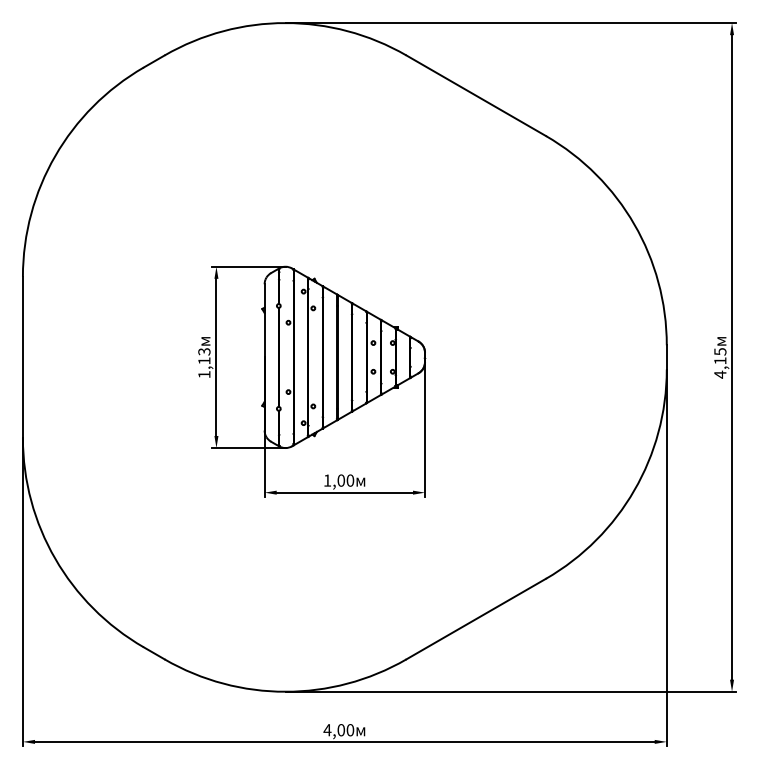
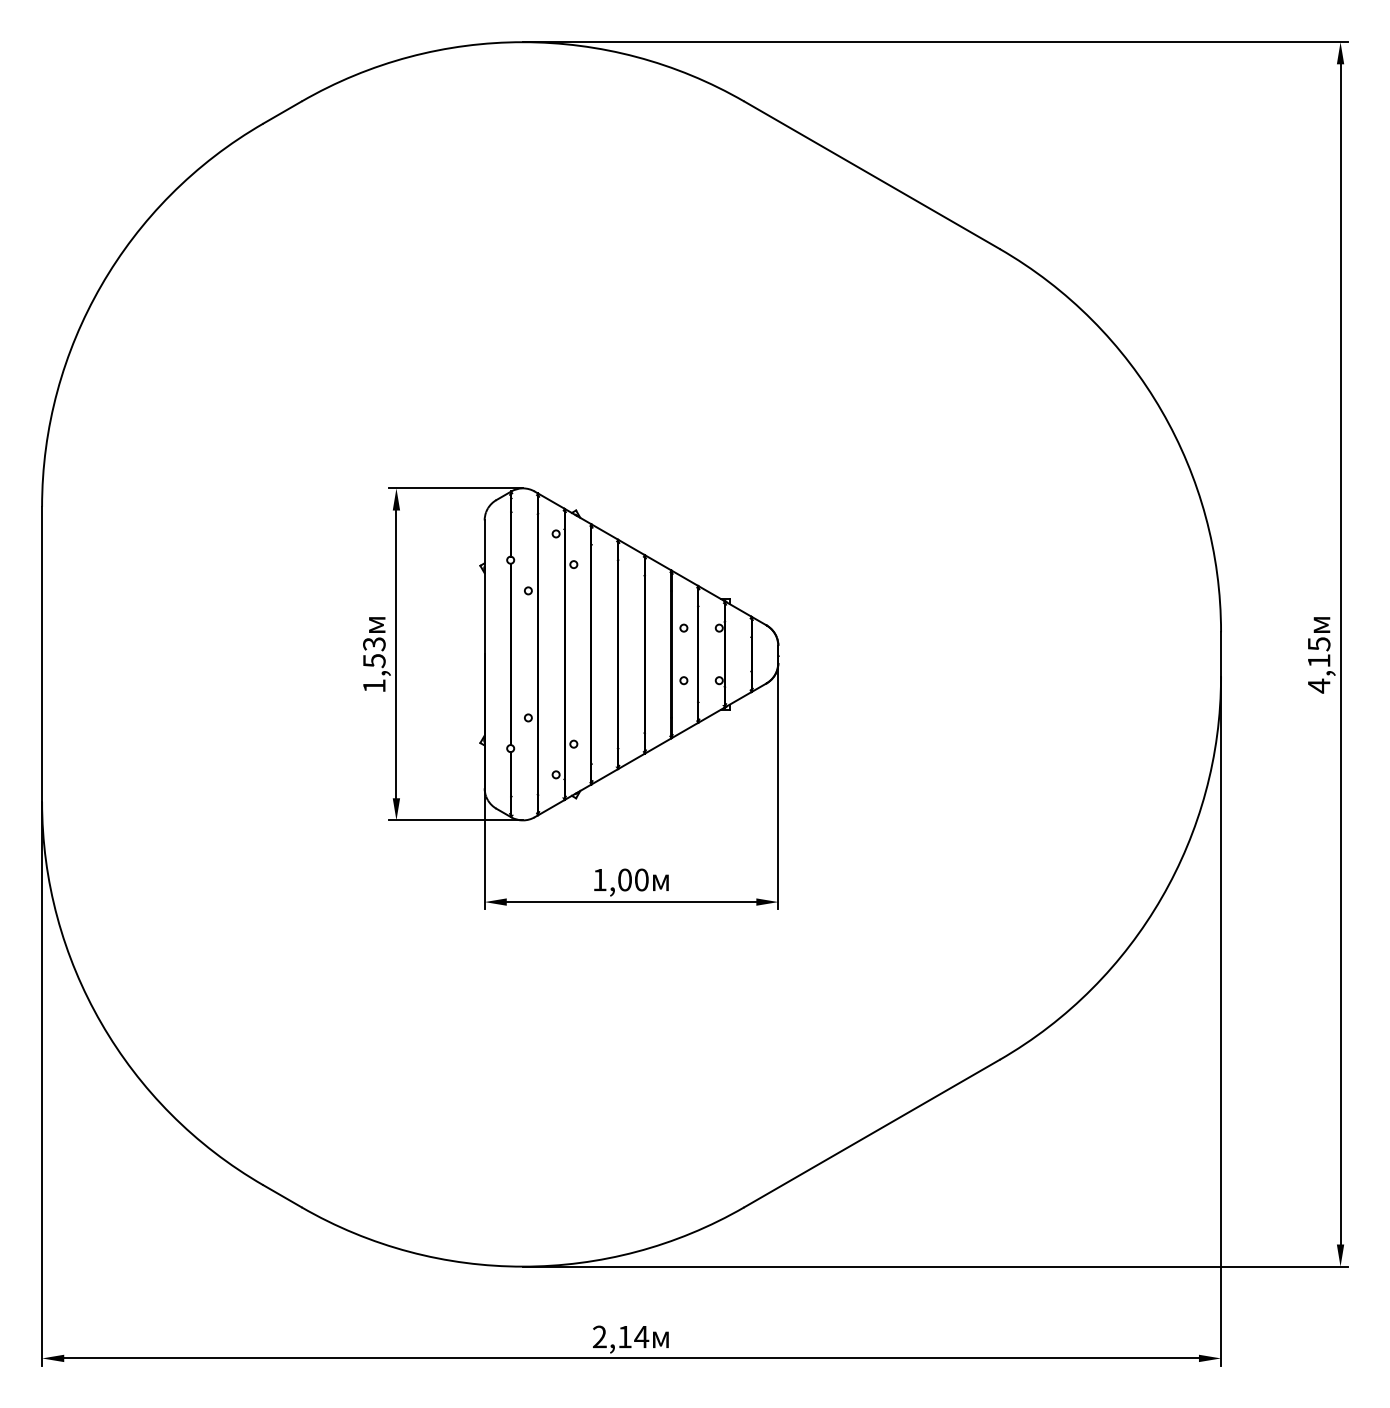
text: (204, 360) -> (374, 660), 1,13 -> 1,53
text: (338, 730) -> (619, 1337), 4,00 -> 2,14

